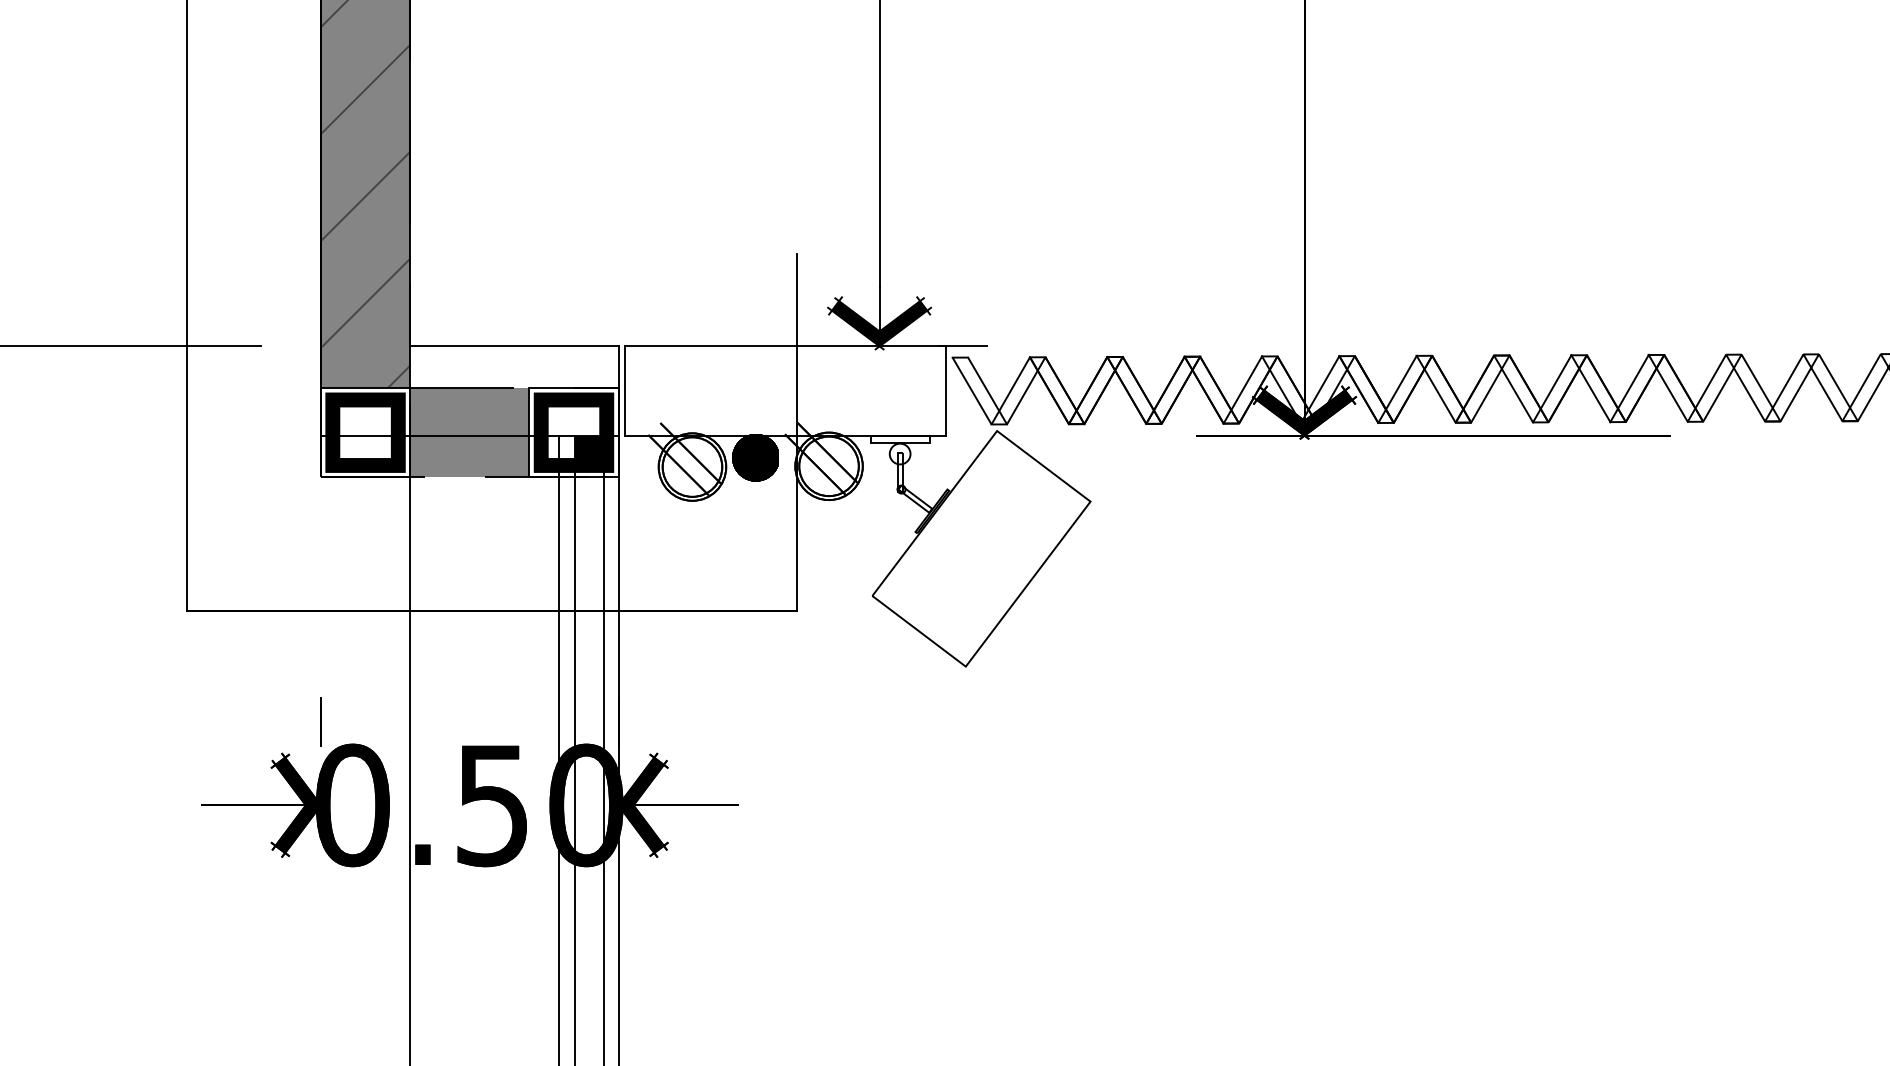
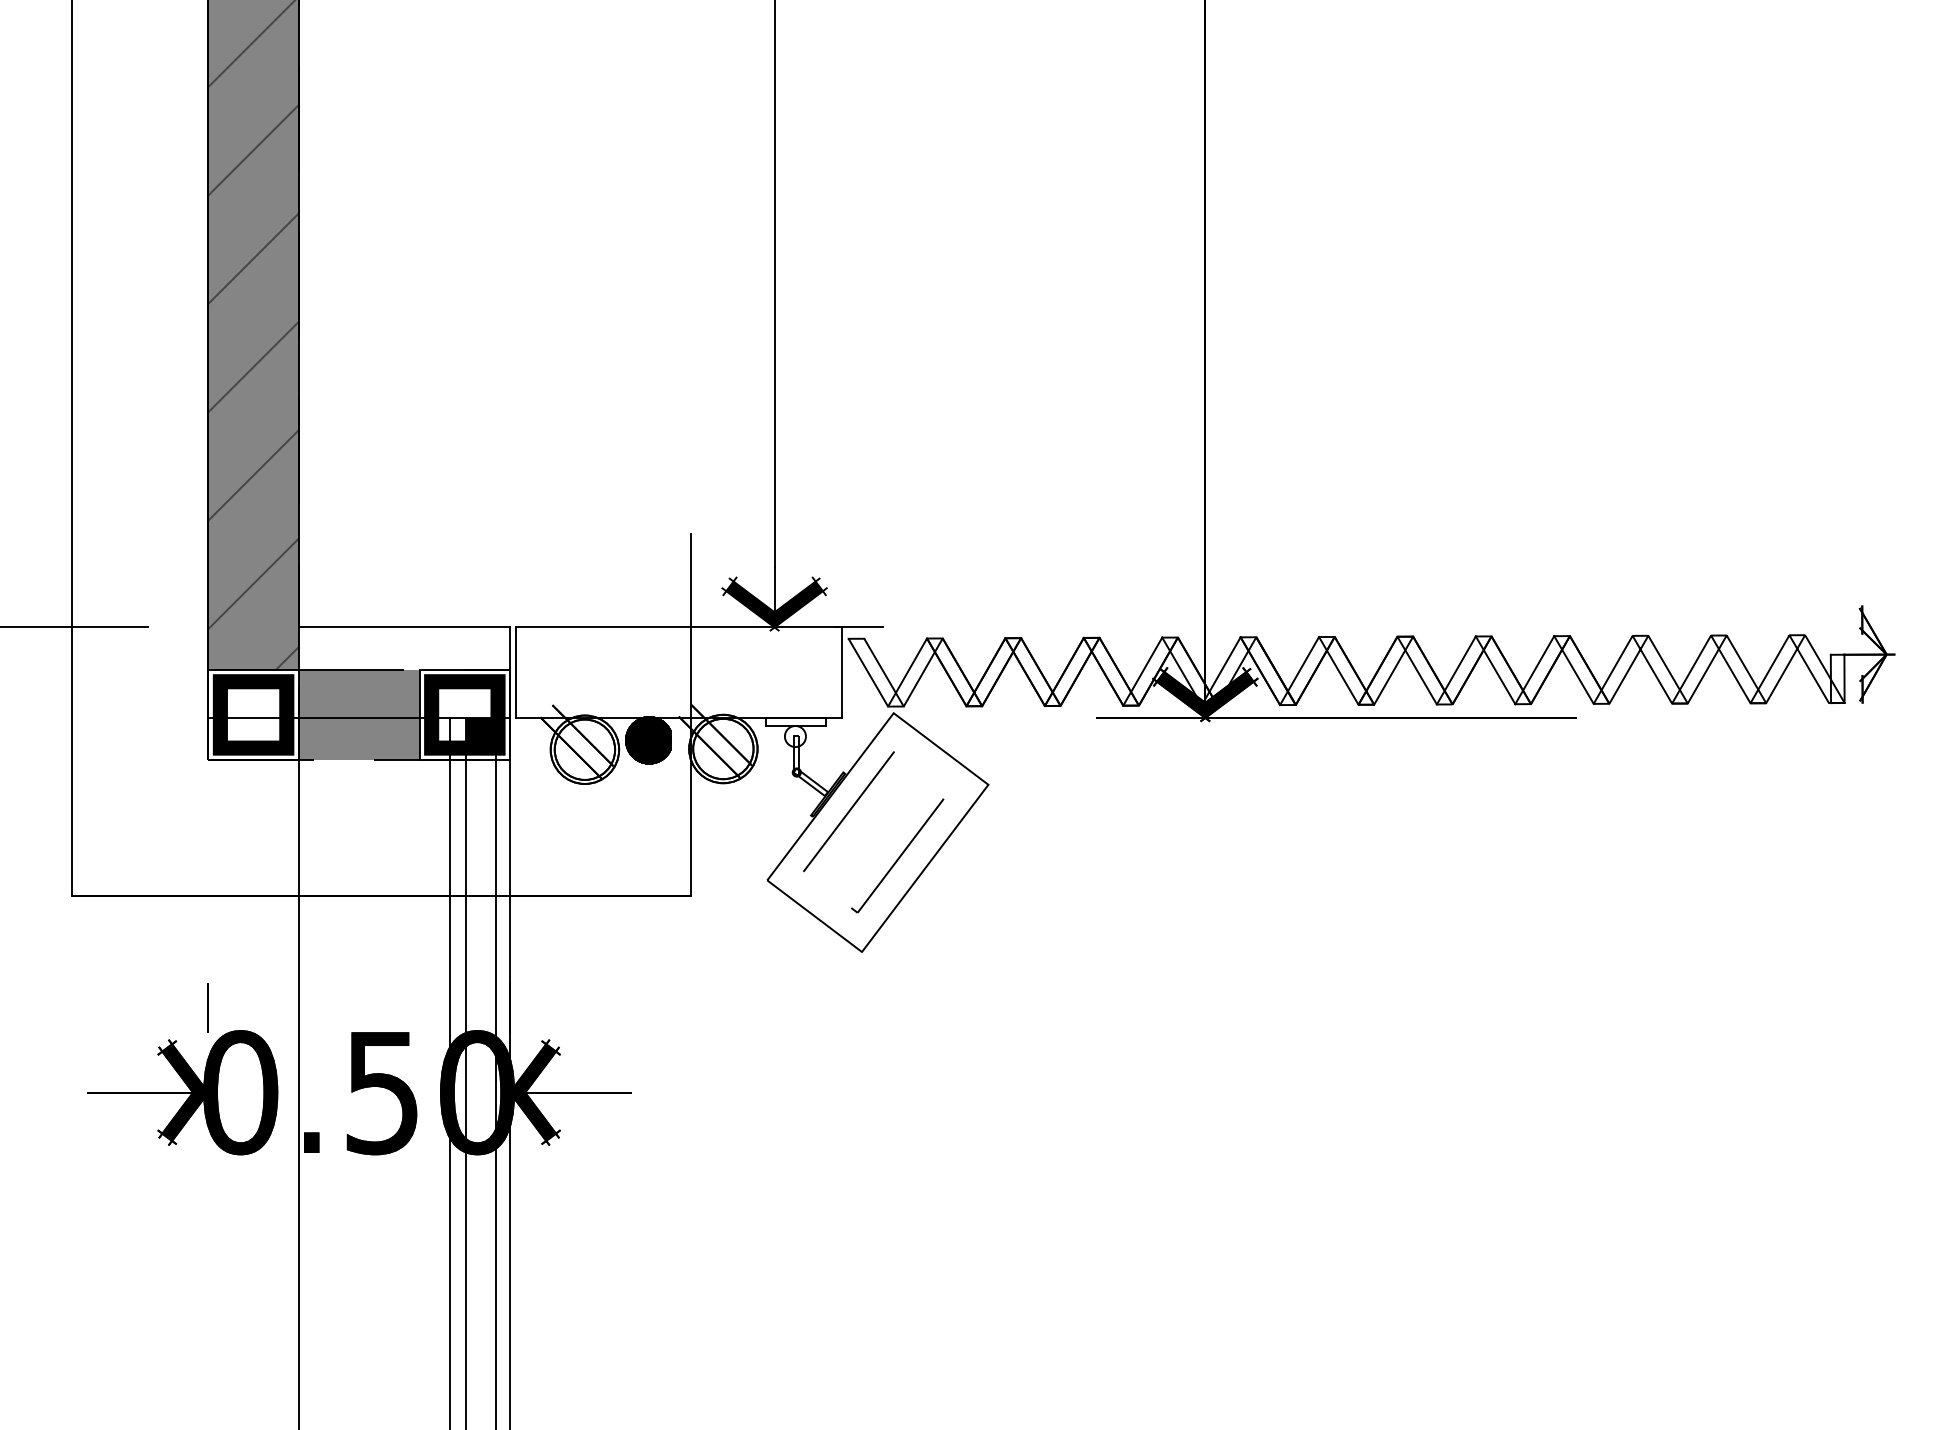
part: (952, 530) -> (848, 814), added

